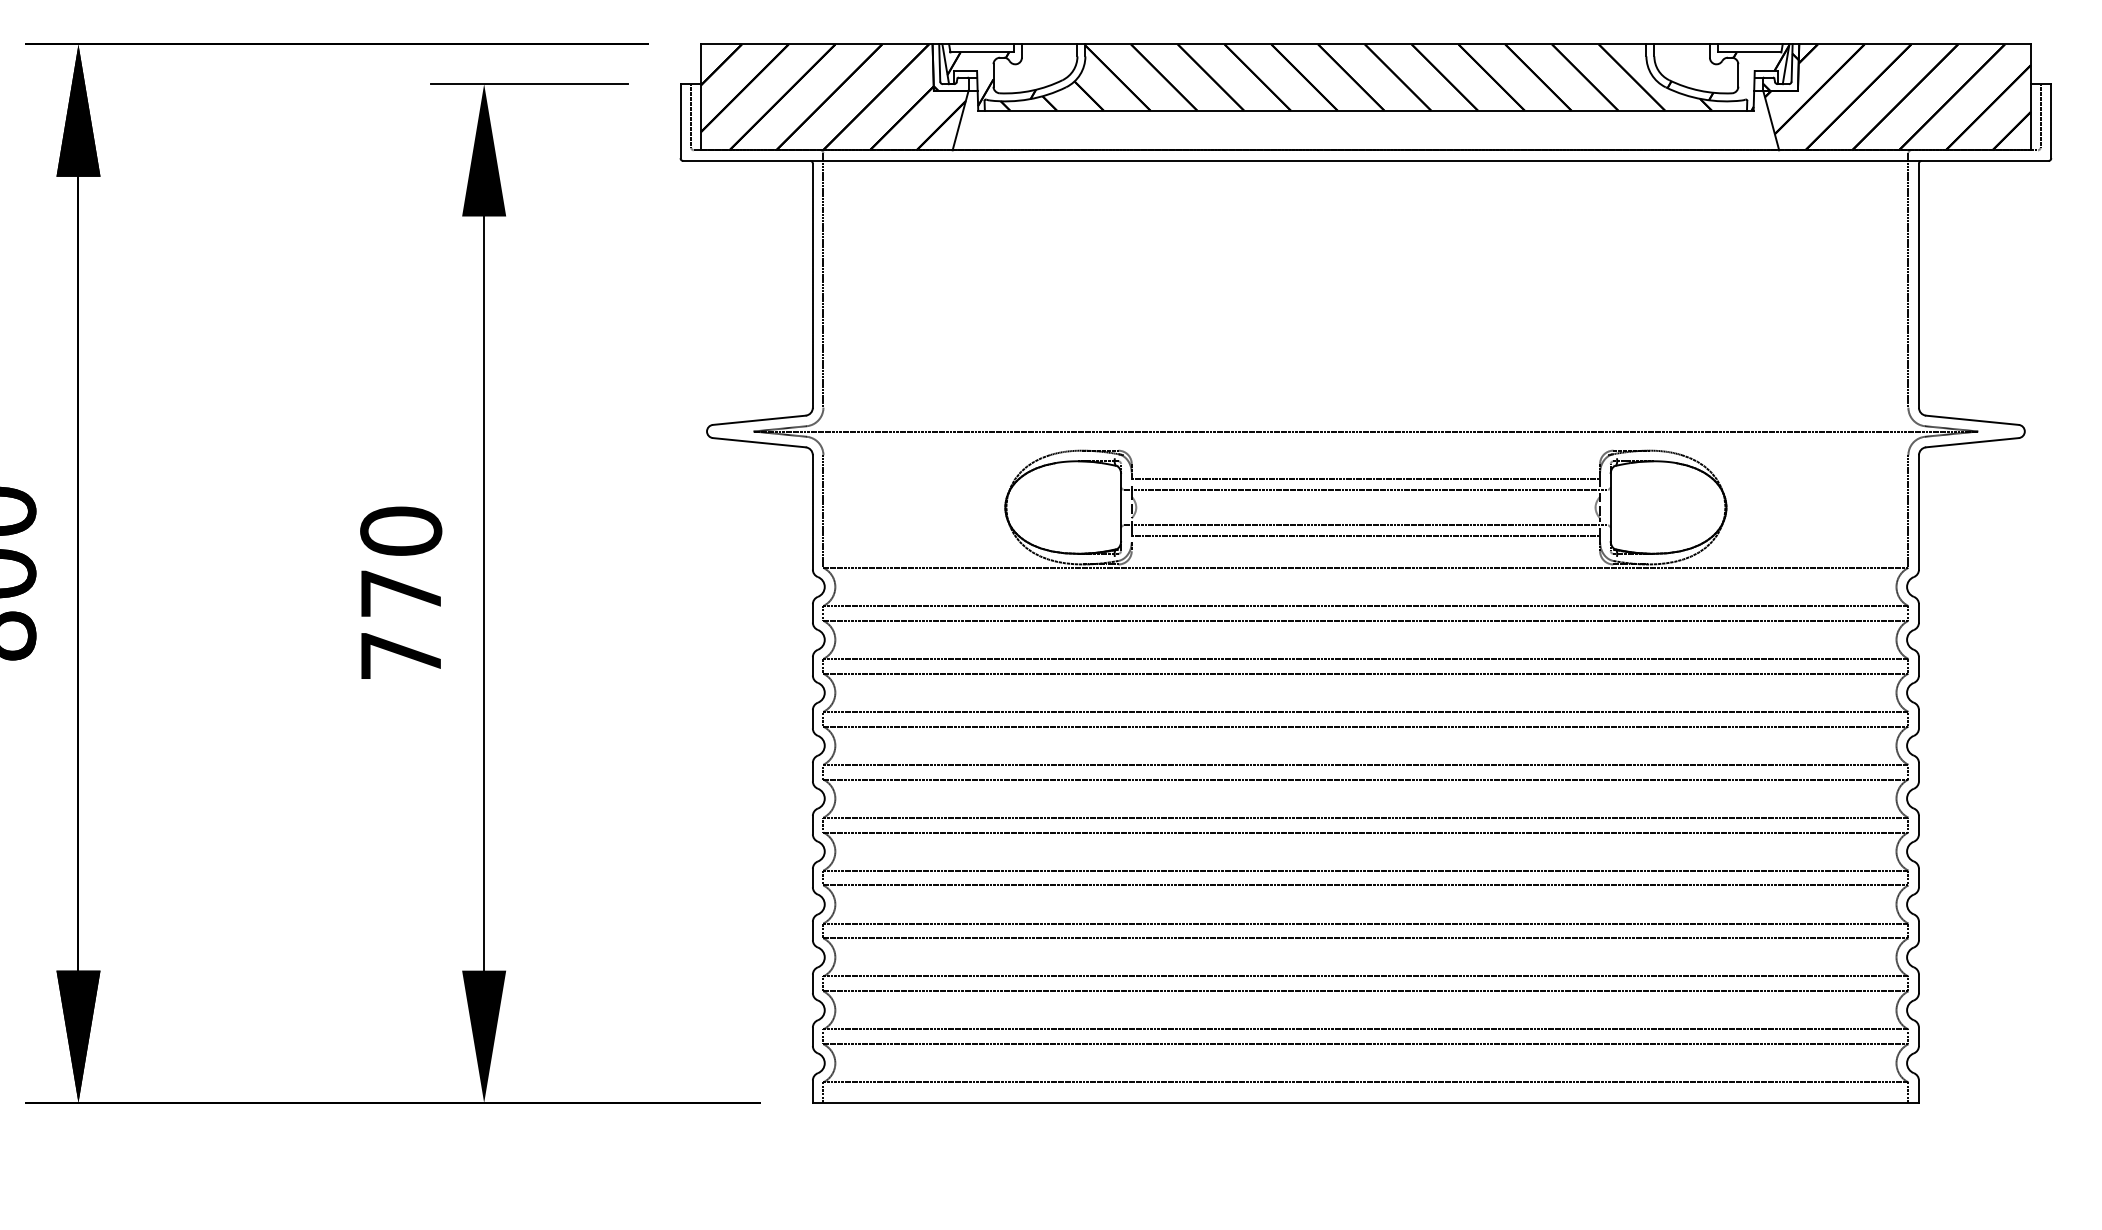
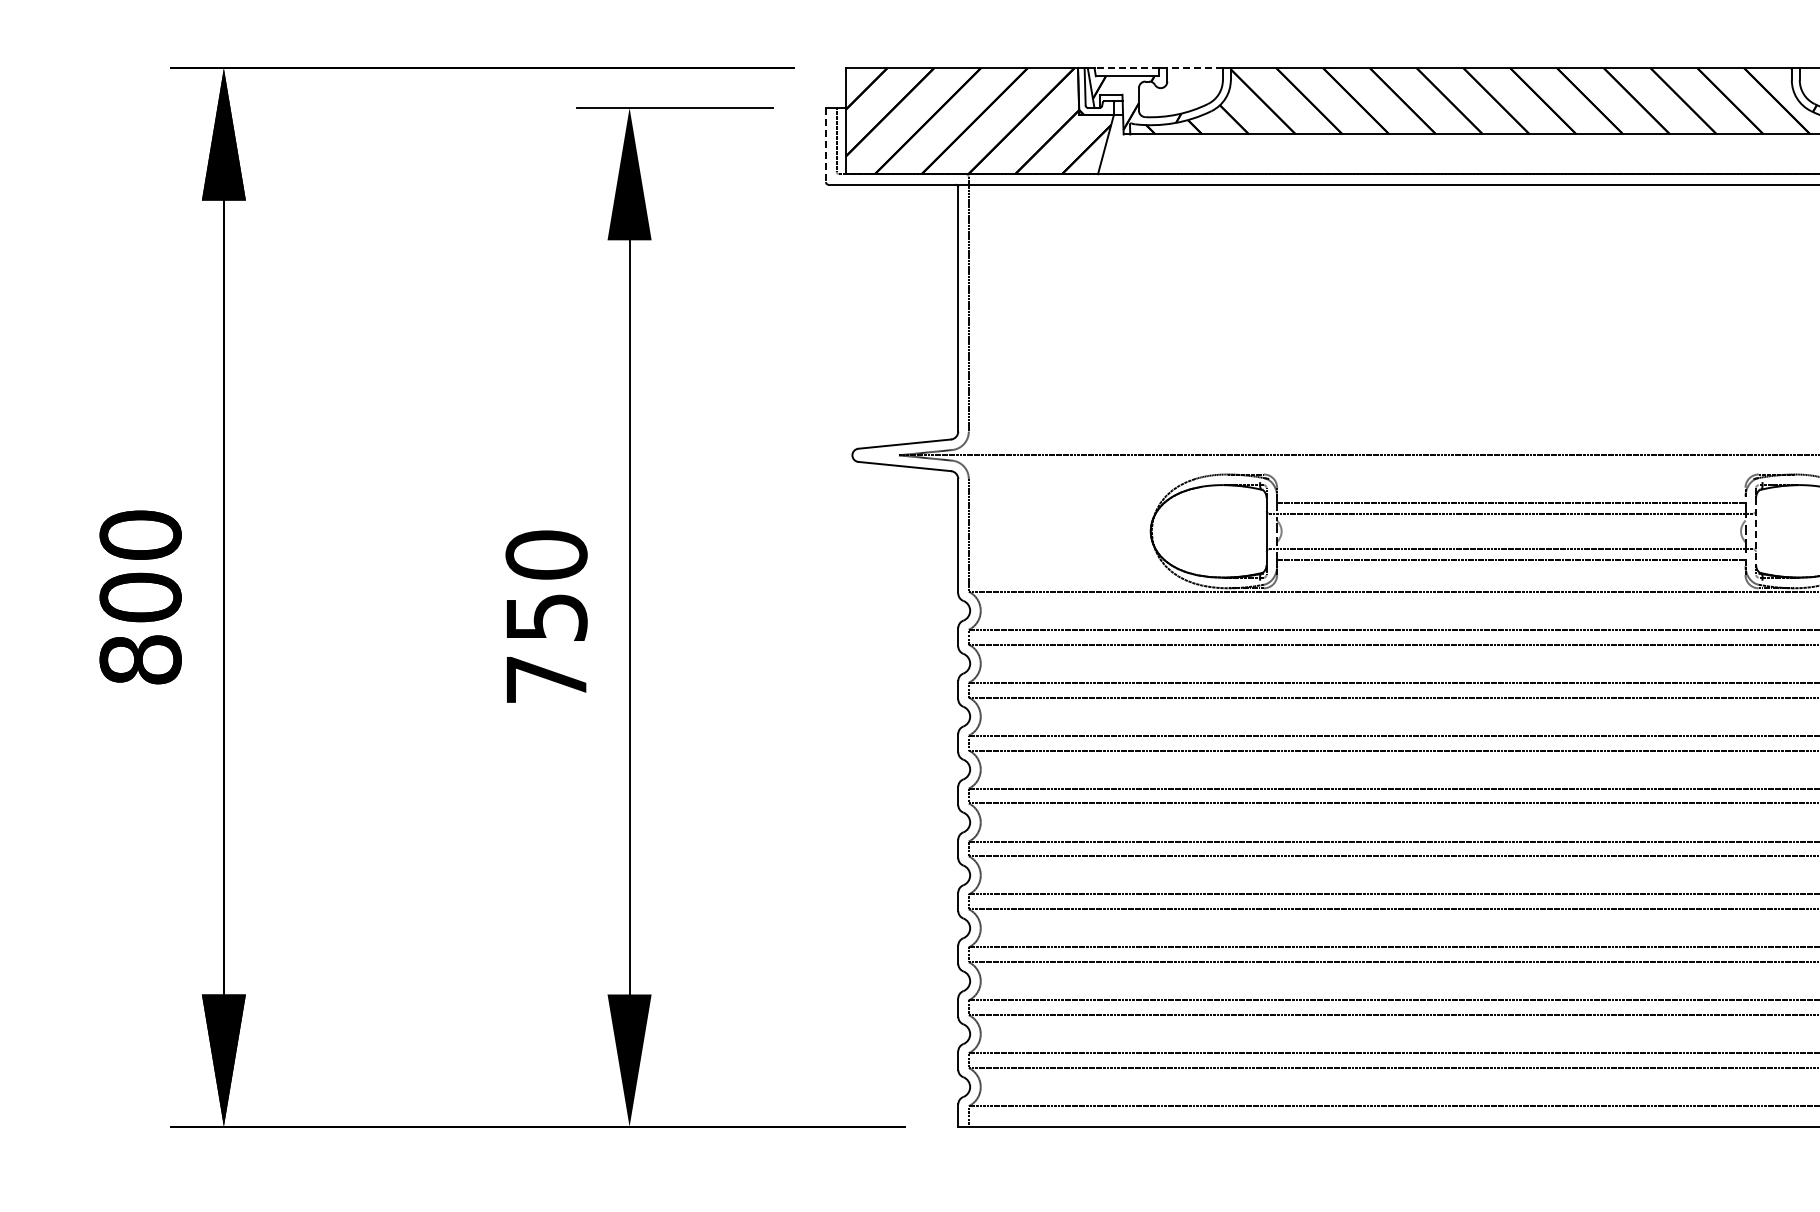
line: (981, 44) -> (1126, 68), solid -> dashed
line: (1049, 44) -> (1194, 68), solid -> dashed
line: (680, 121) -> (825, 145), solid -> dashed
line: (1610, 507) -> (1755, 531), solid -> dashed
text: (401, 593) -> (546, 617), 770 -> 750

